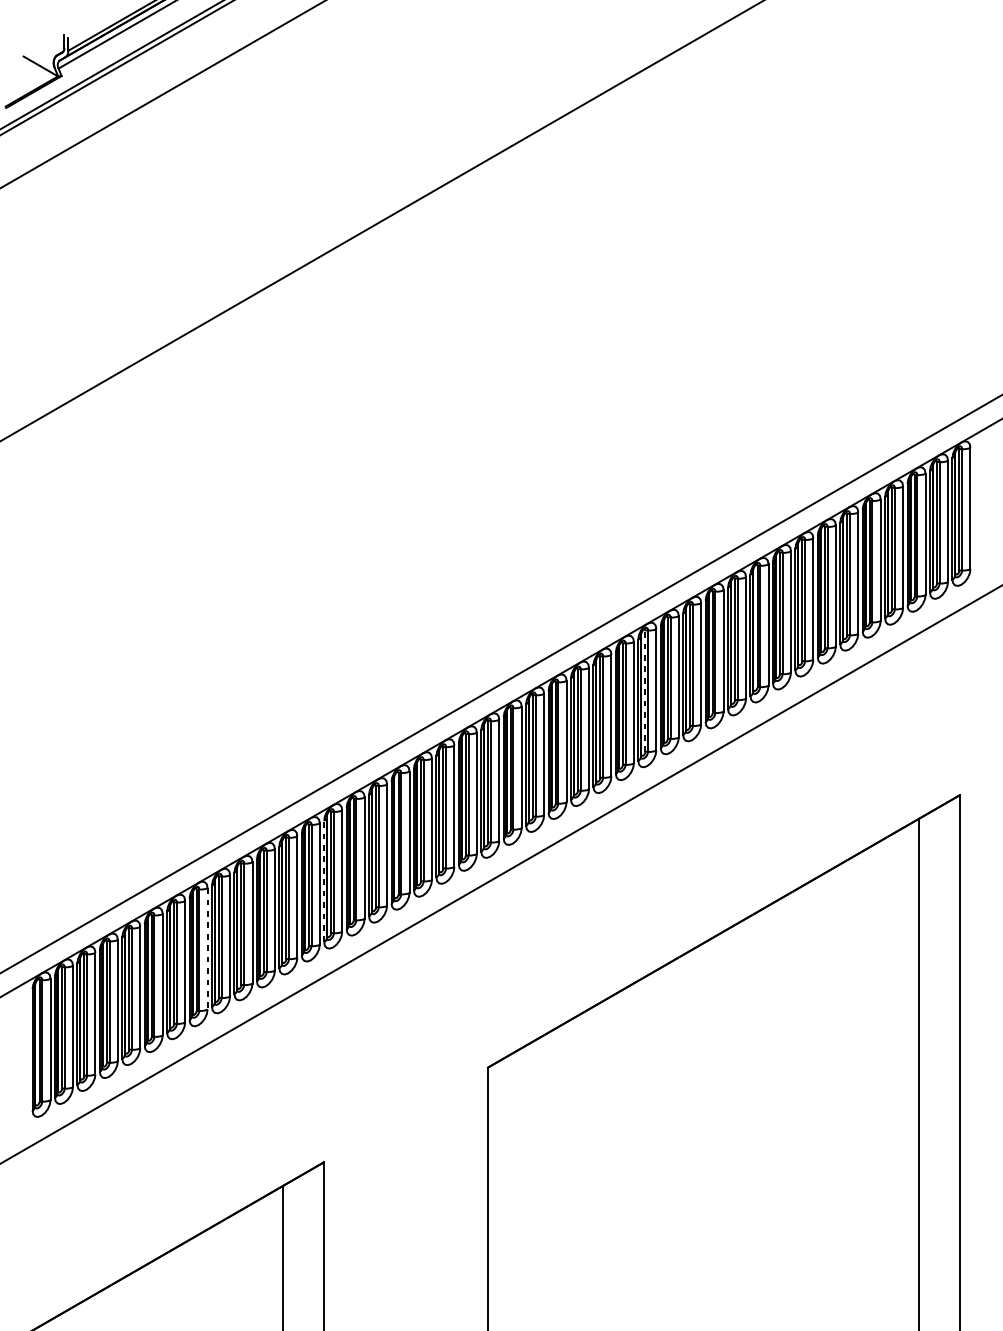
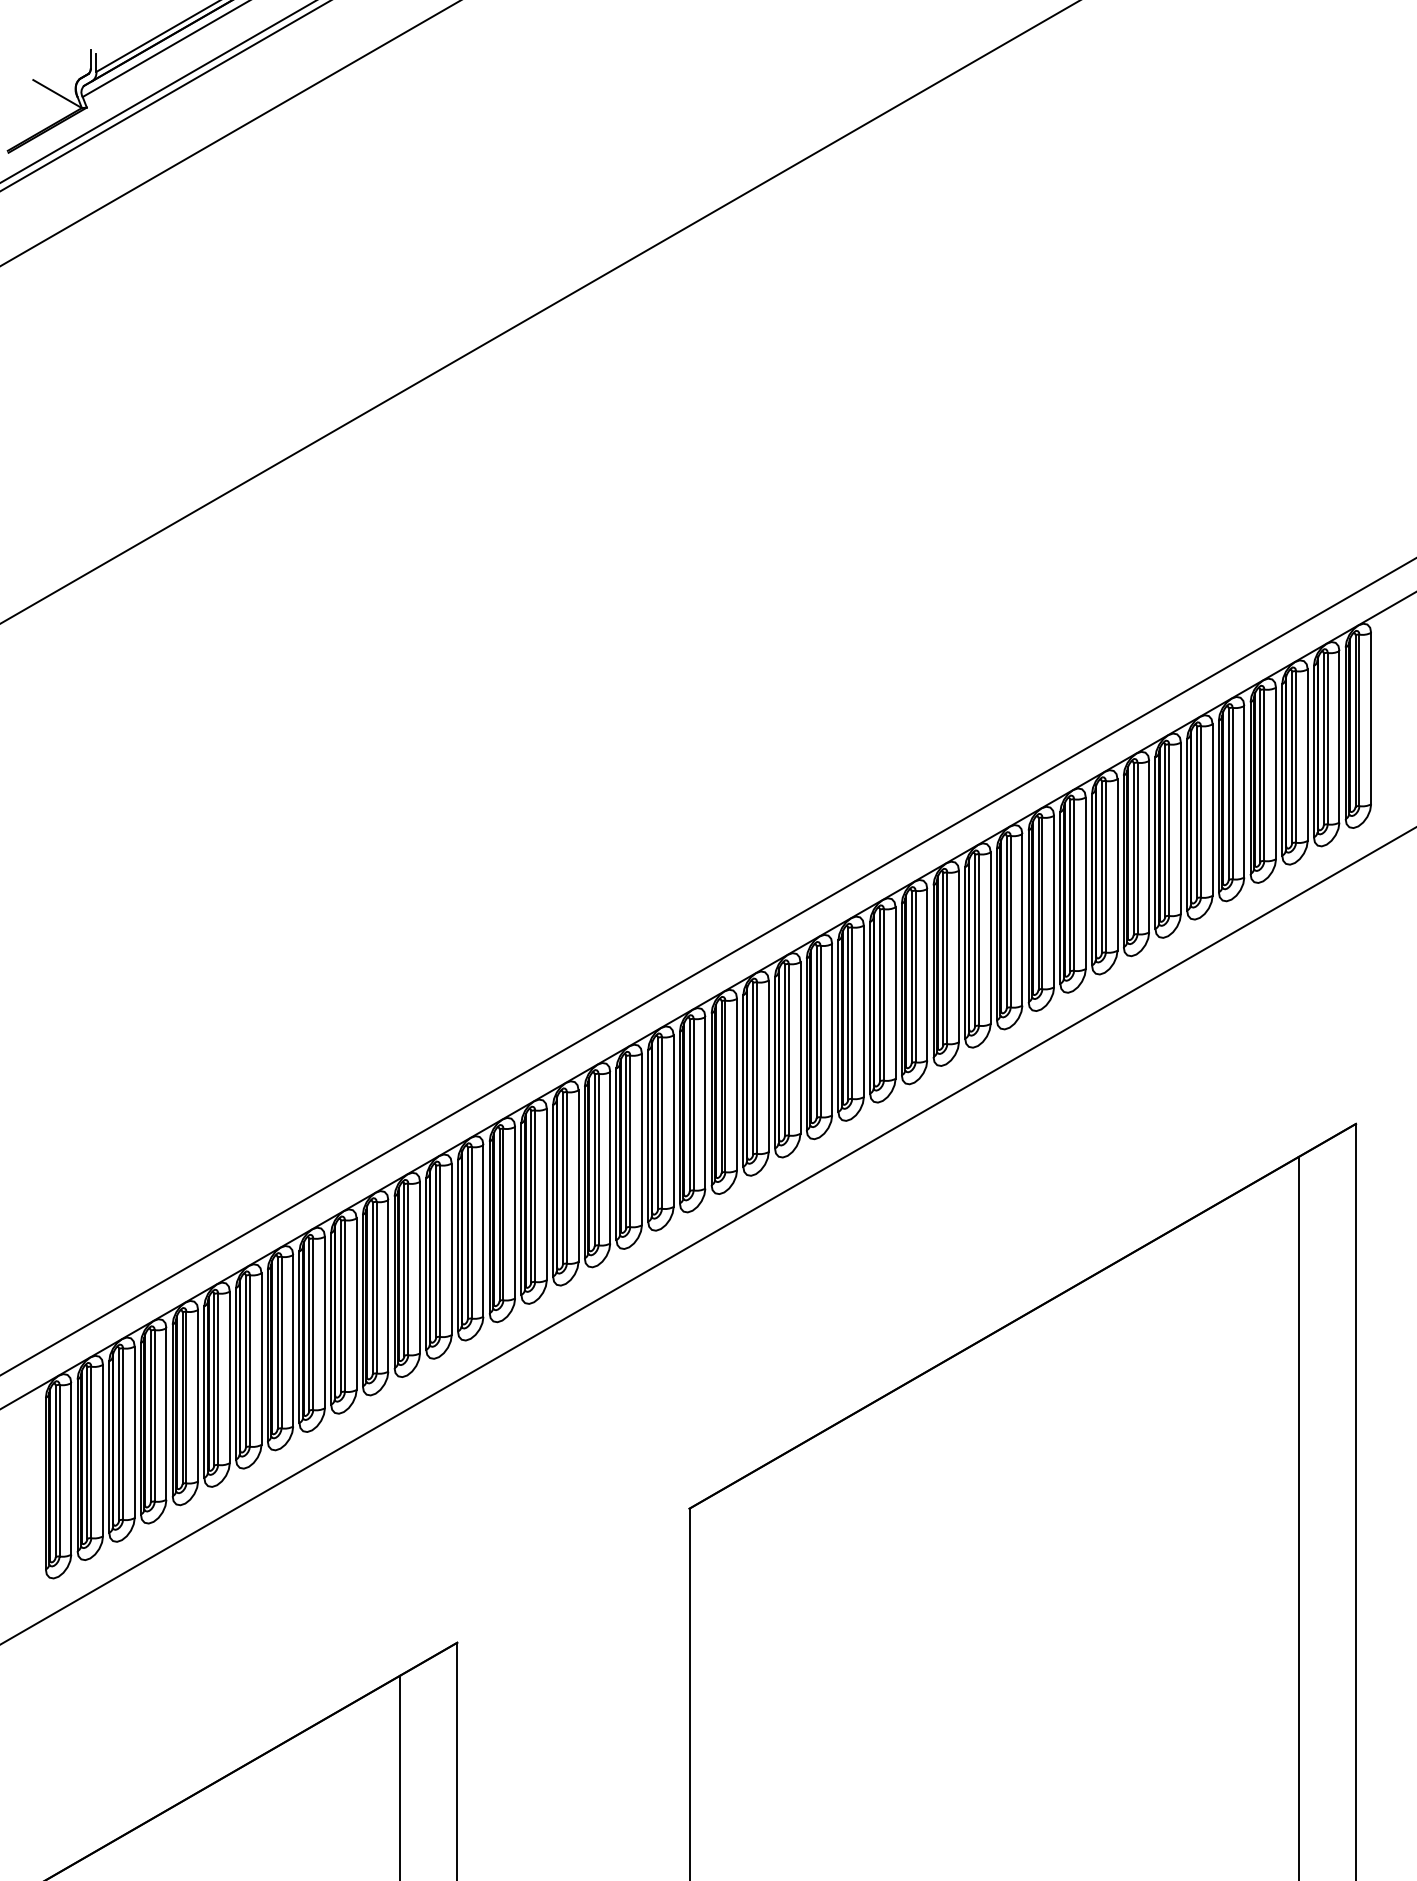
line: (645, 691) -> (911, 977), dashed -> solid
line: (323, 881) -> (457, 1245), dashed -> solid
line: (207, 948) -> (293, 1340), dashed -> solid

